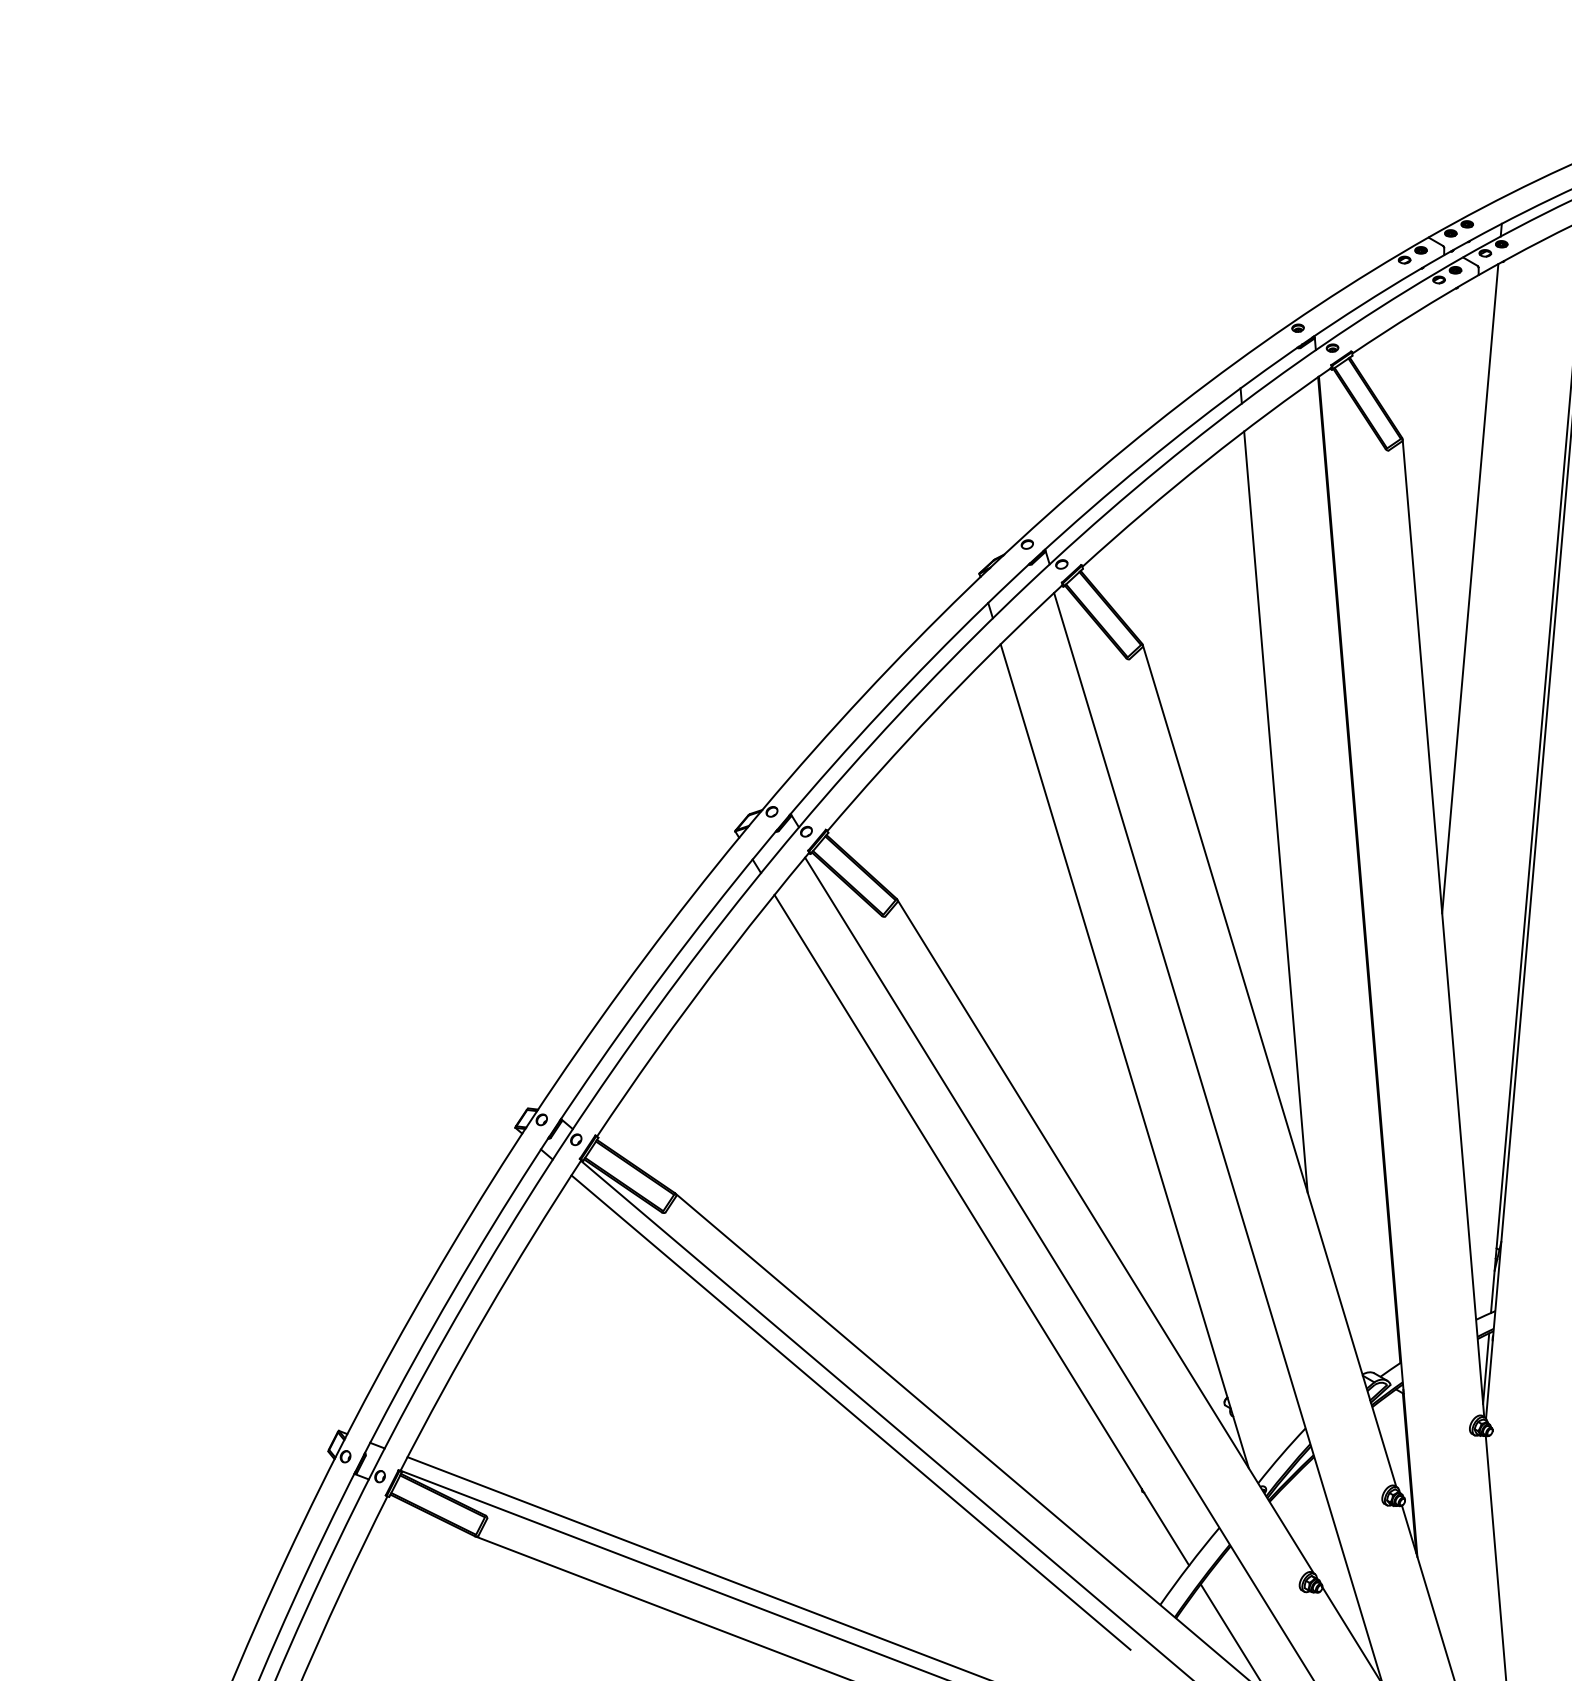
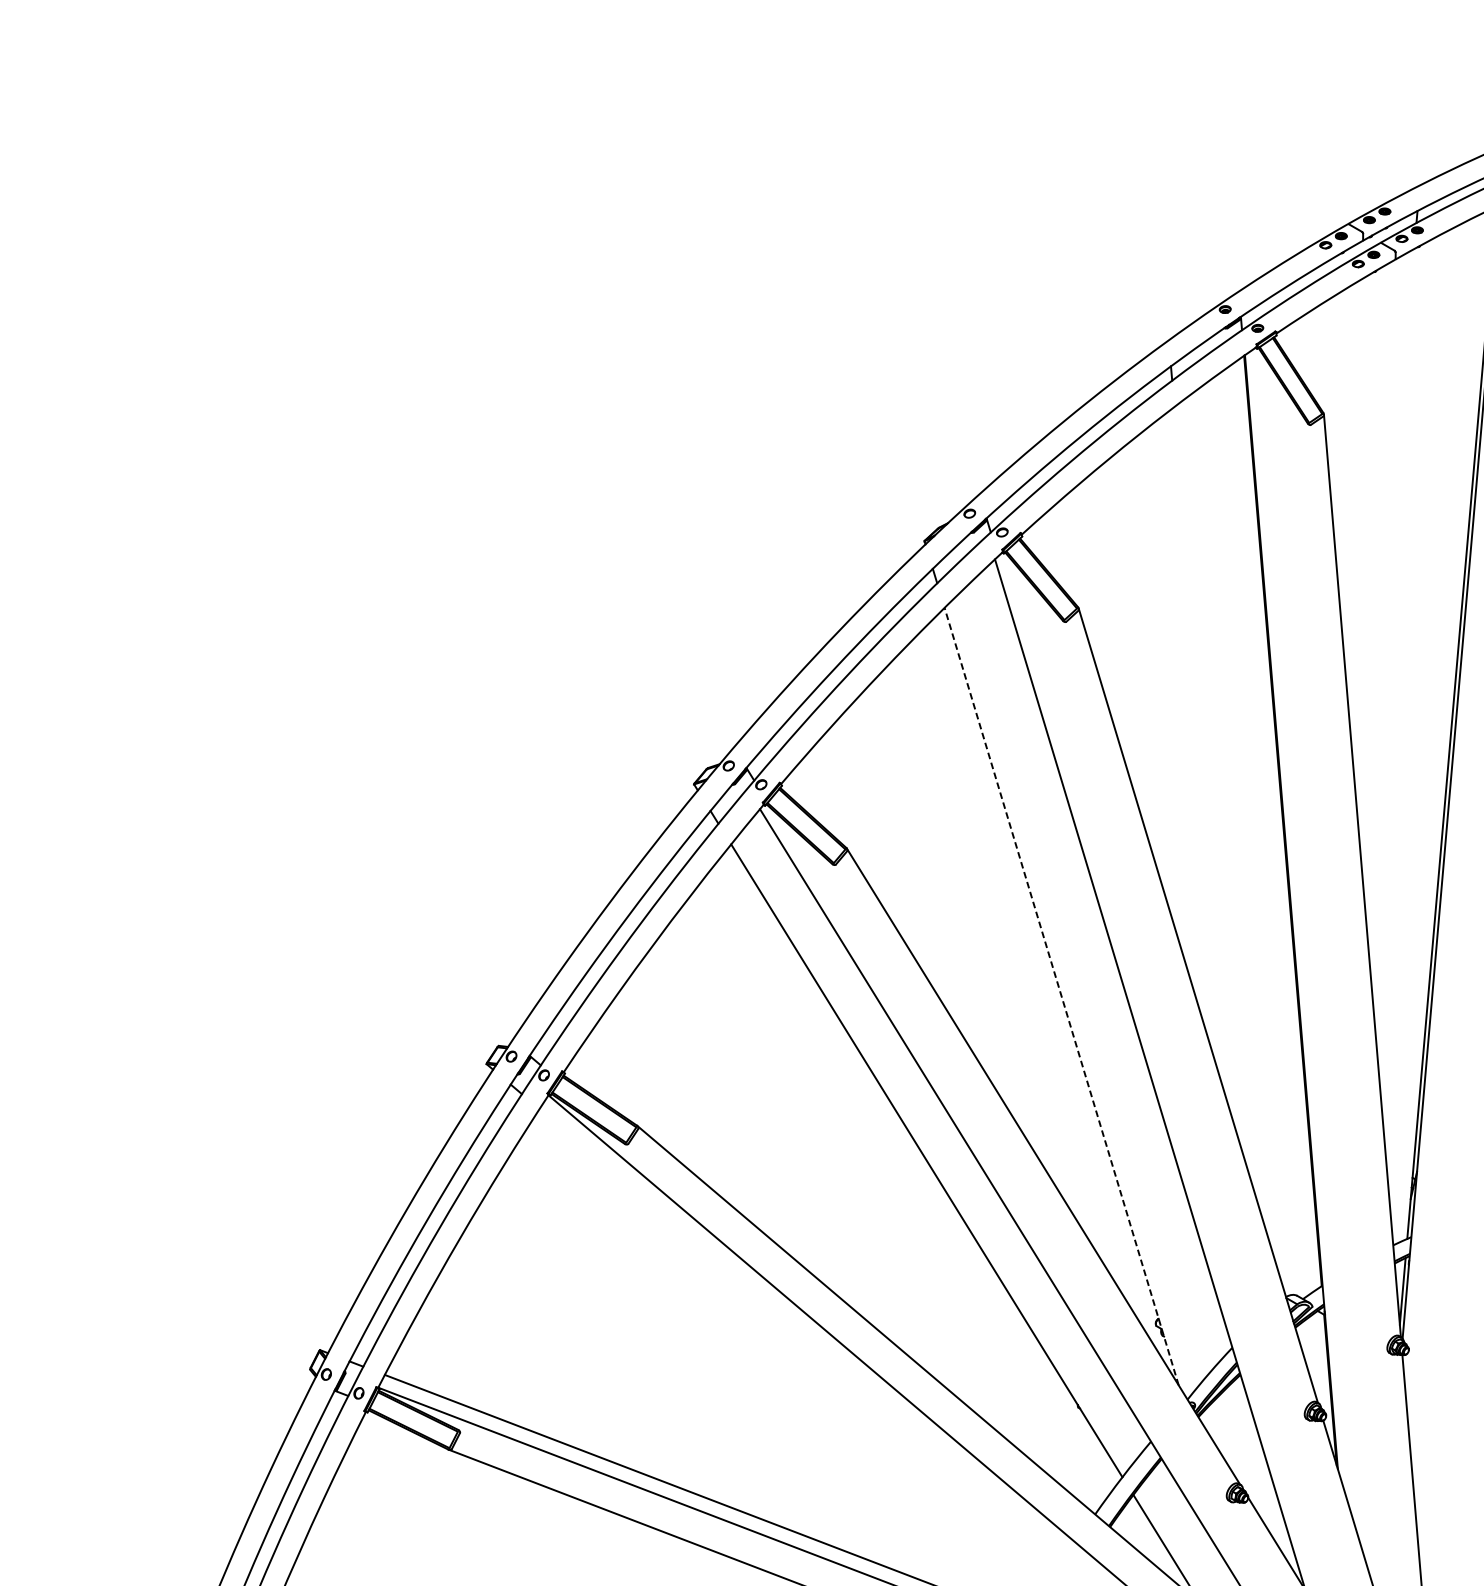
line: (1470, 588) -> (1387, 555), removed
line: (1275, 811) -> (1203, 765), removed
line: (1124, 1055) -> (1061, 995), solid -> dashed
line: (850, 1412) -> (802, 1332), removed

